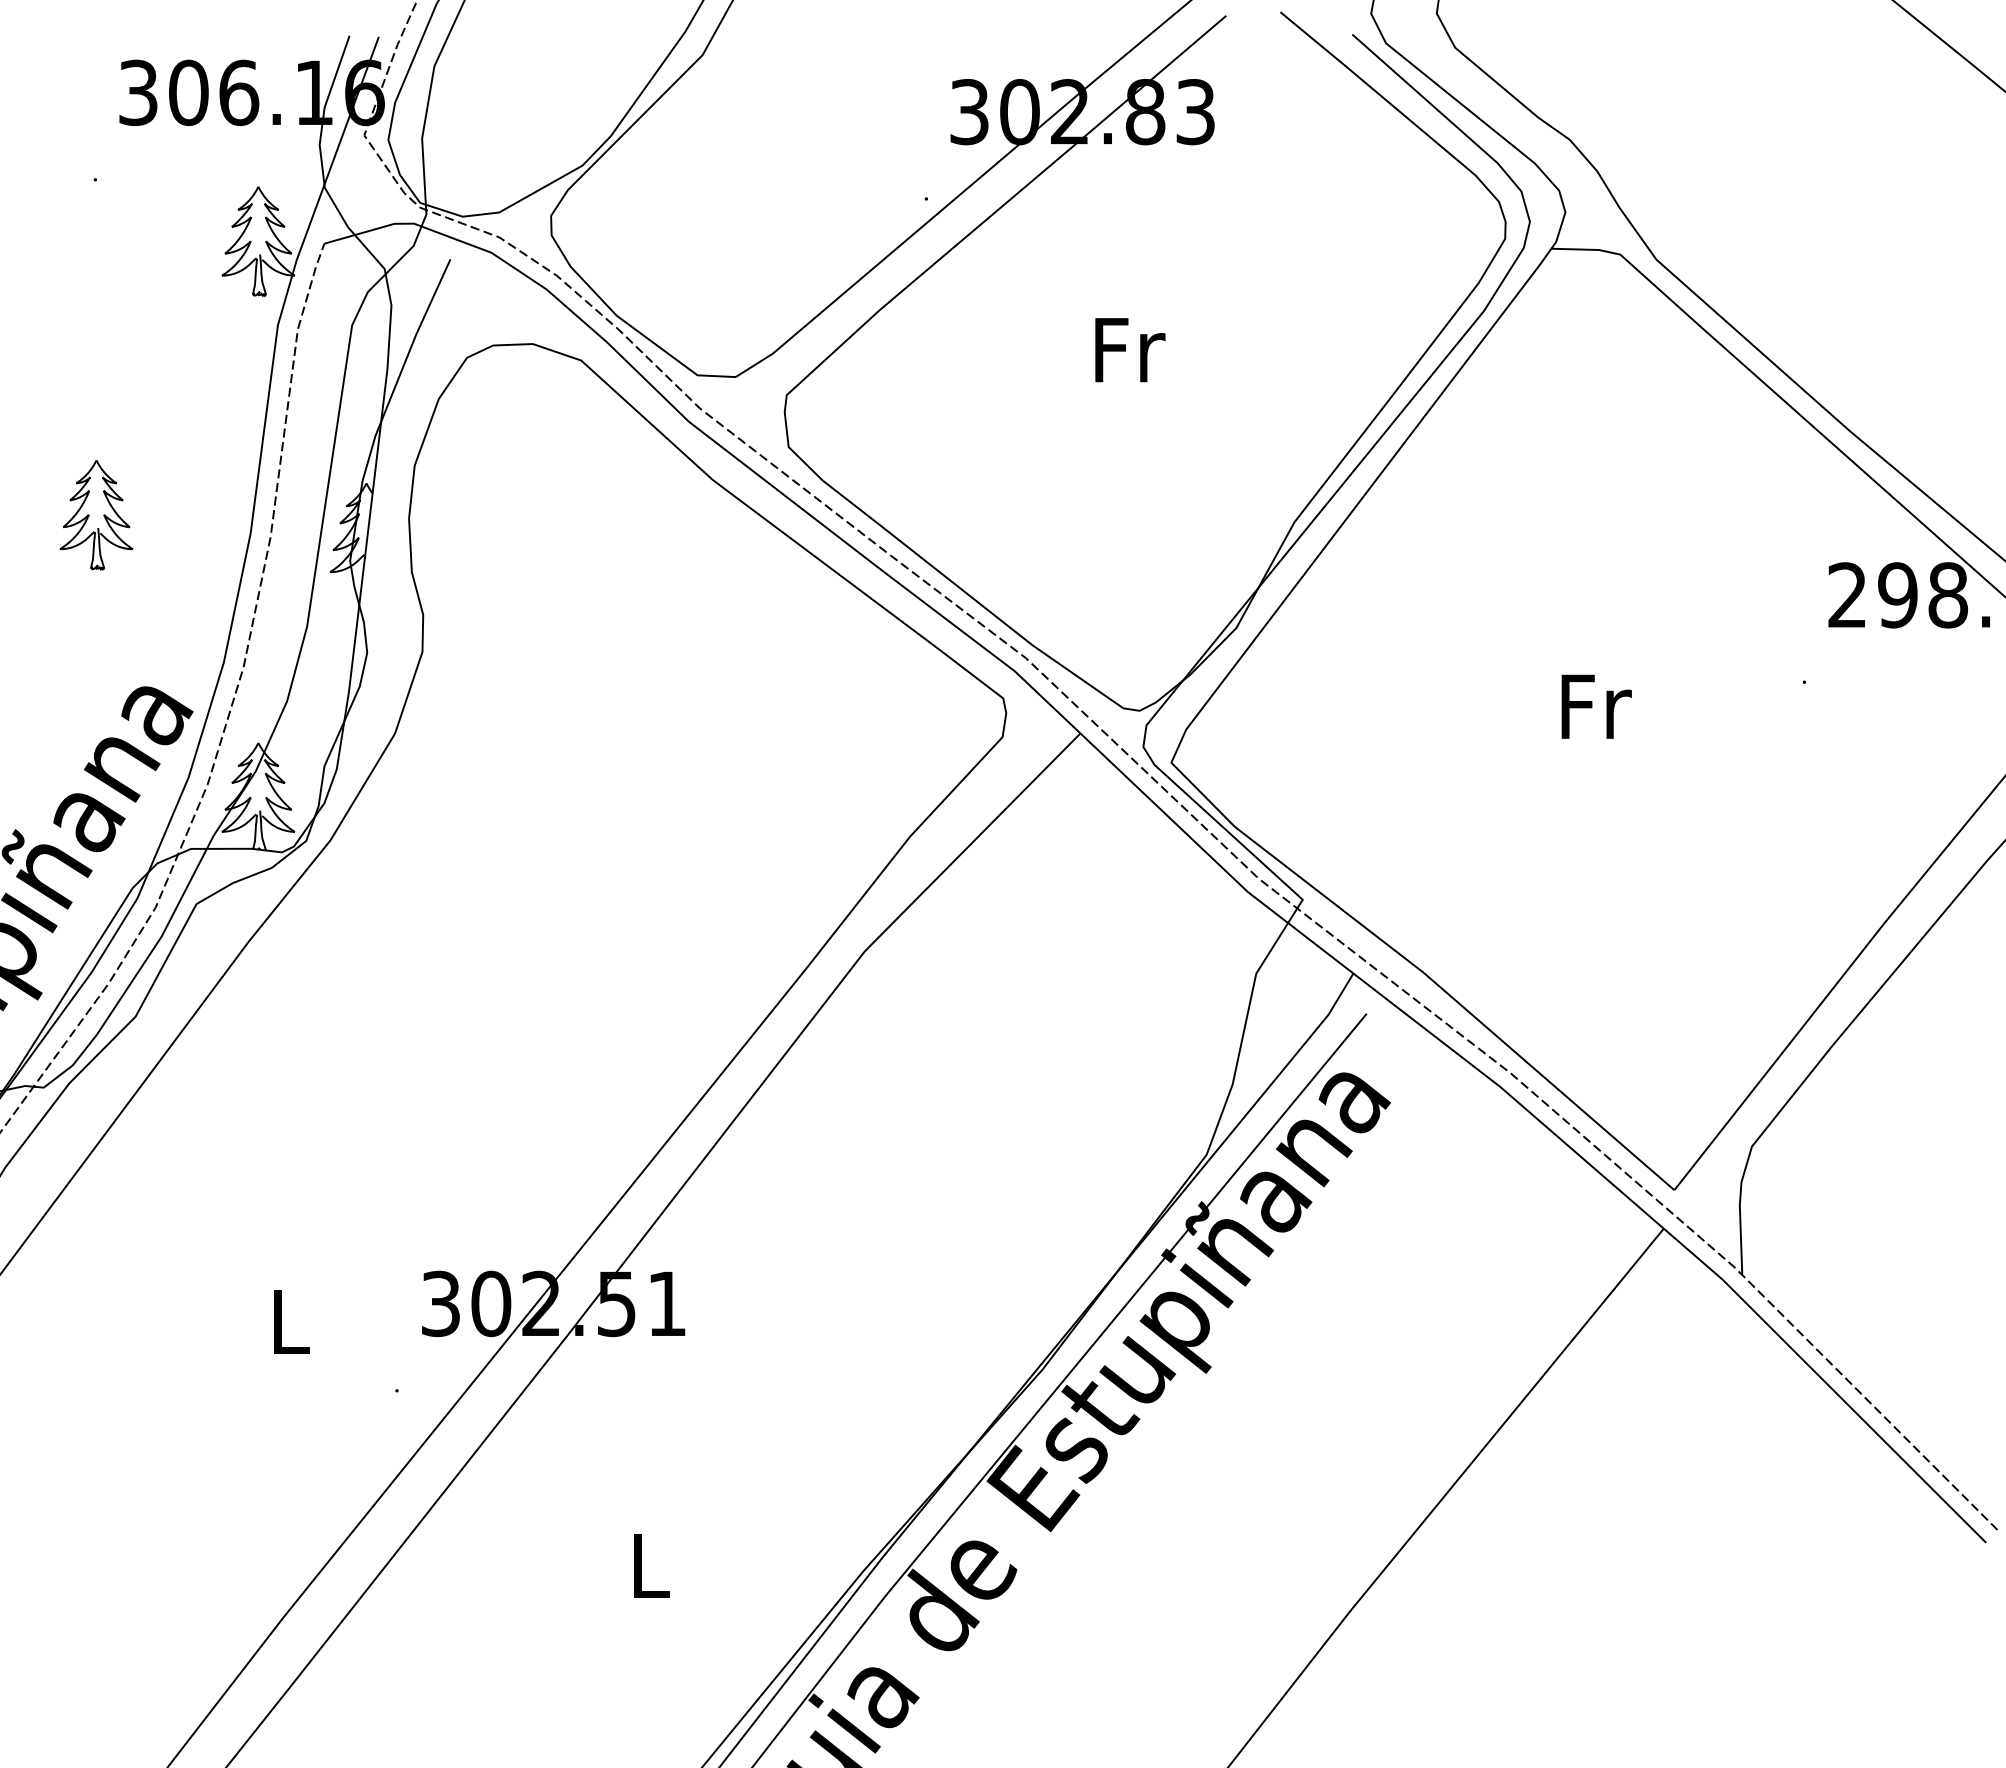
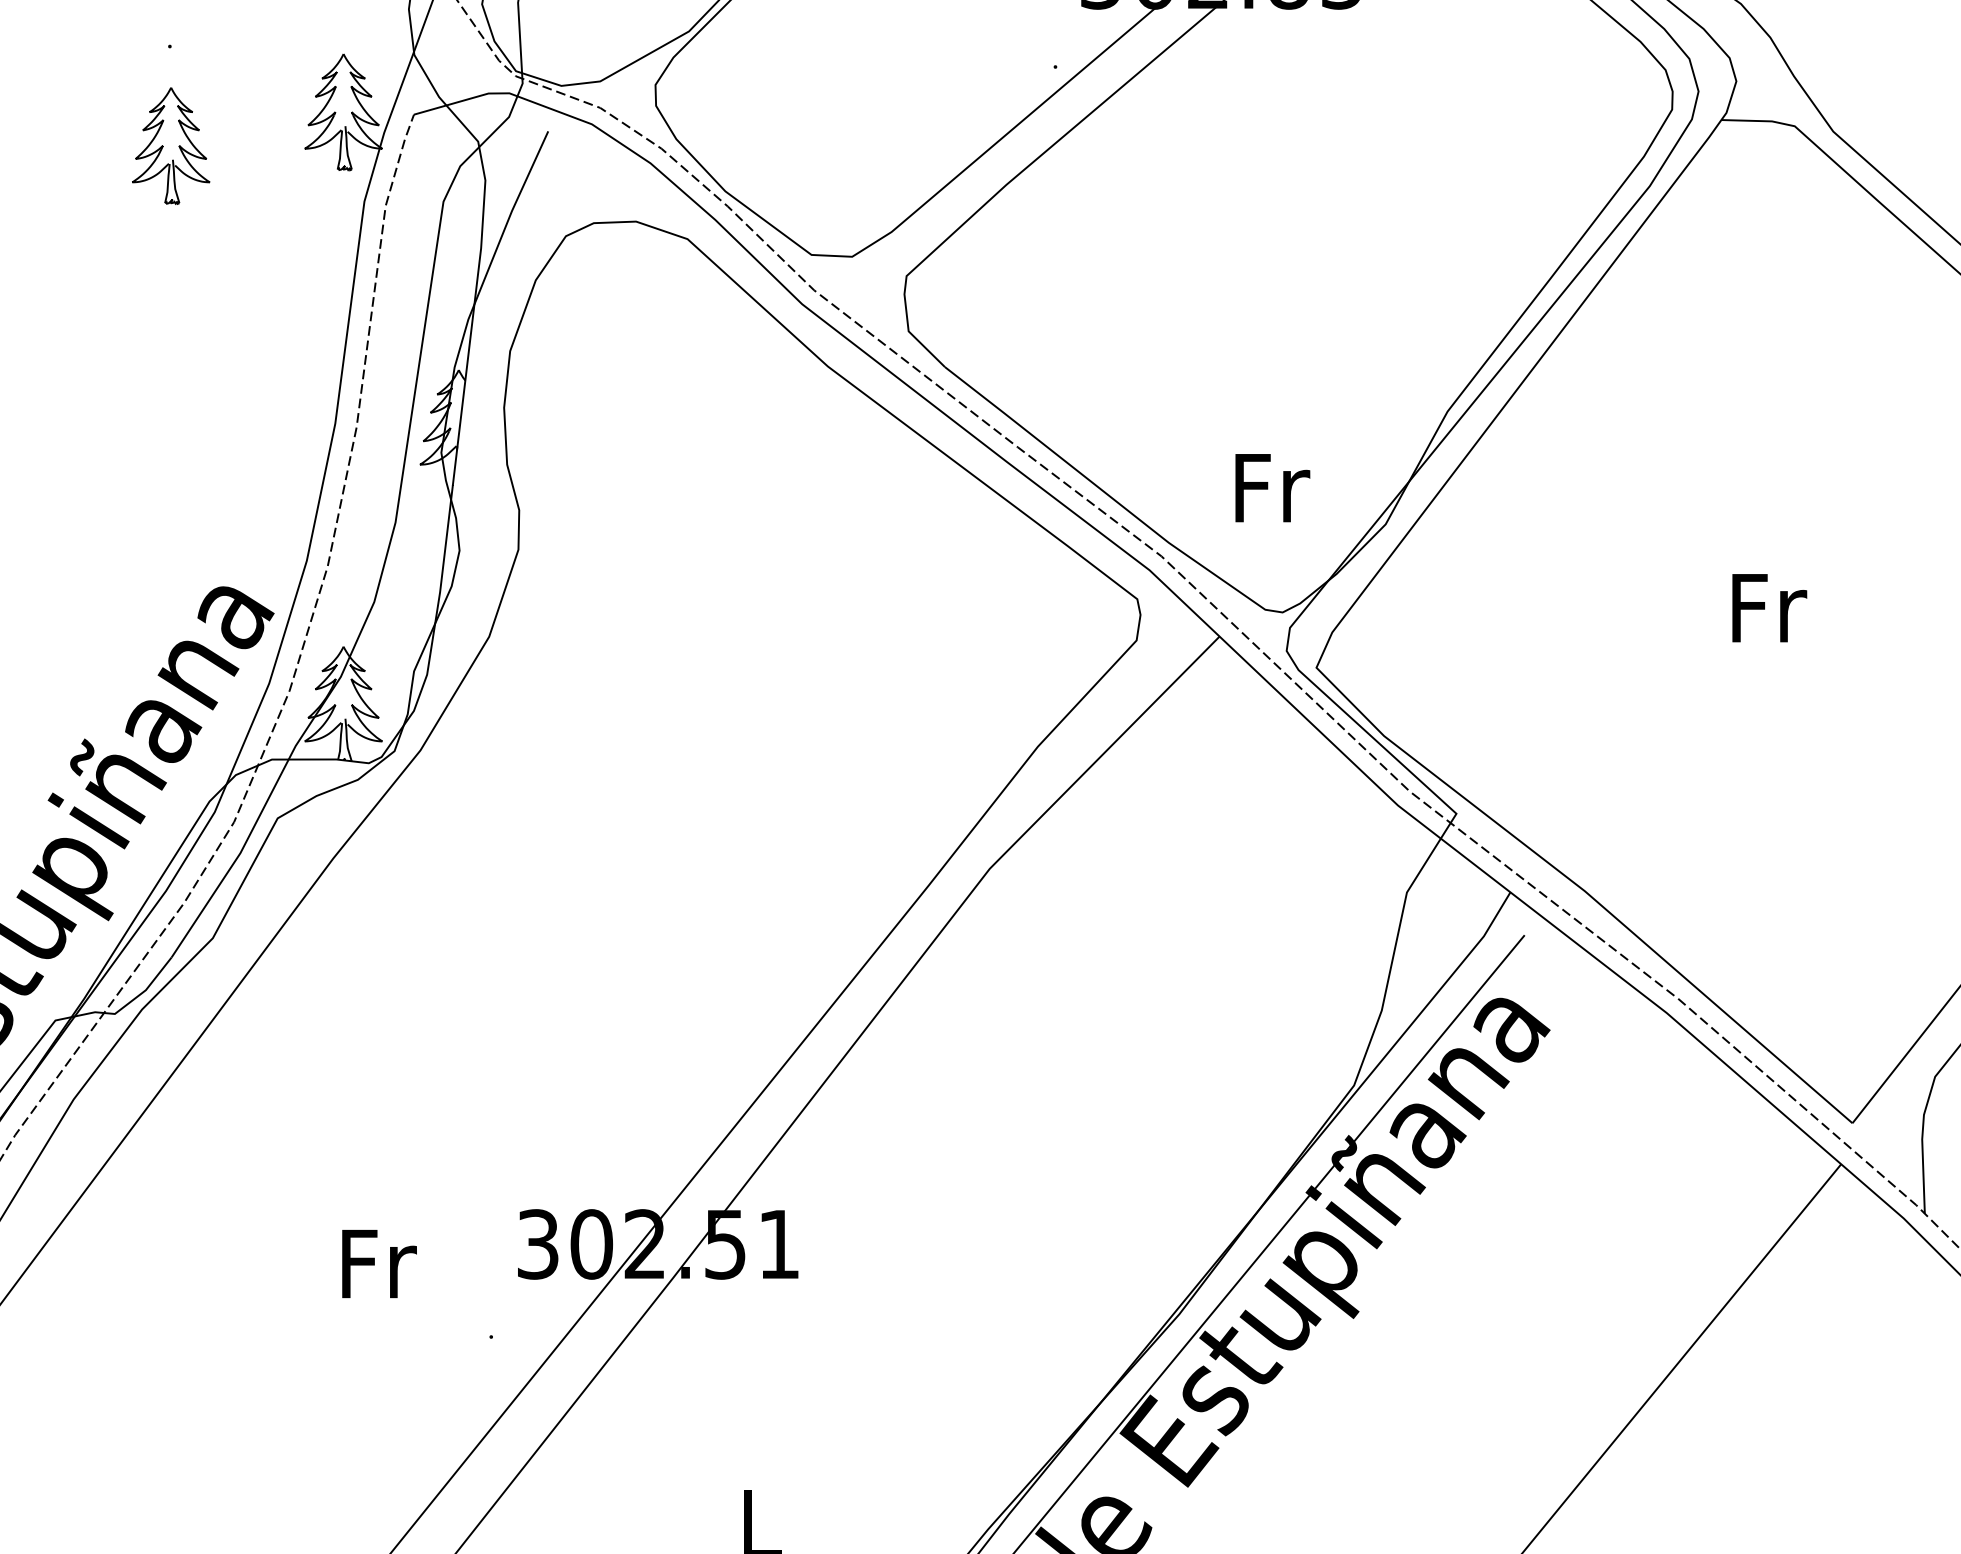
text: (1130, 350) -> (1272, 488), moved
part: (96, 515) -> (171, 146), moved
text: (292, 1322) -> (379, 1264), L -> Fr

